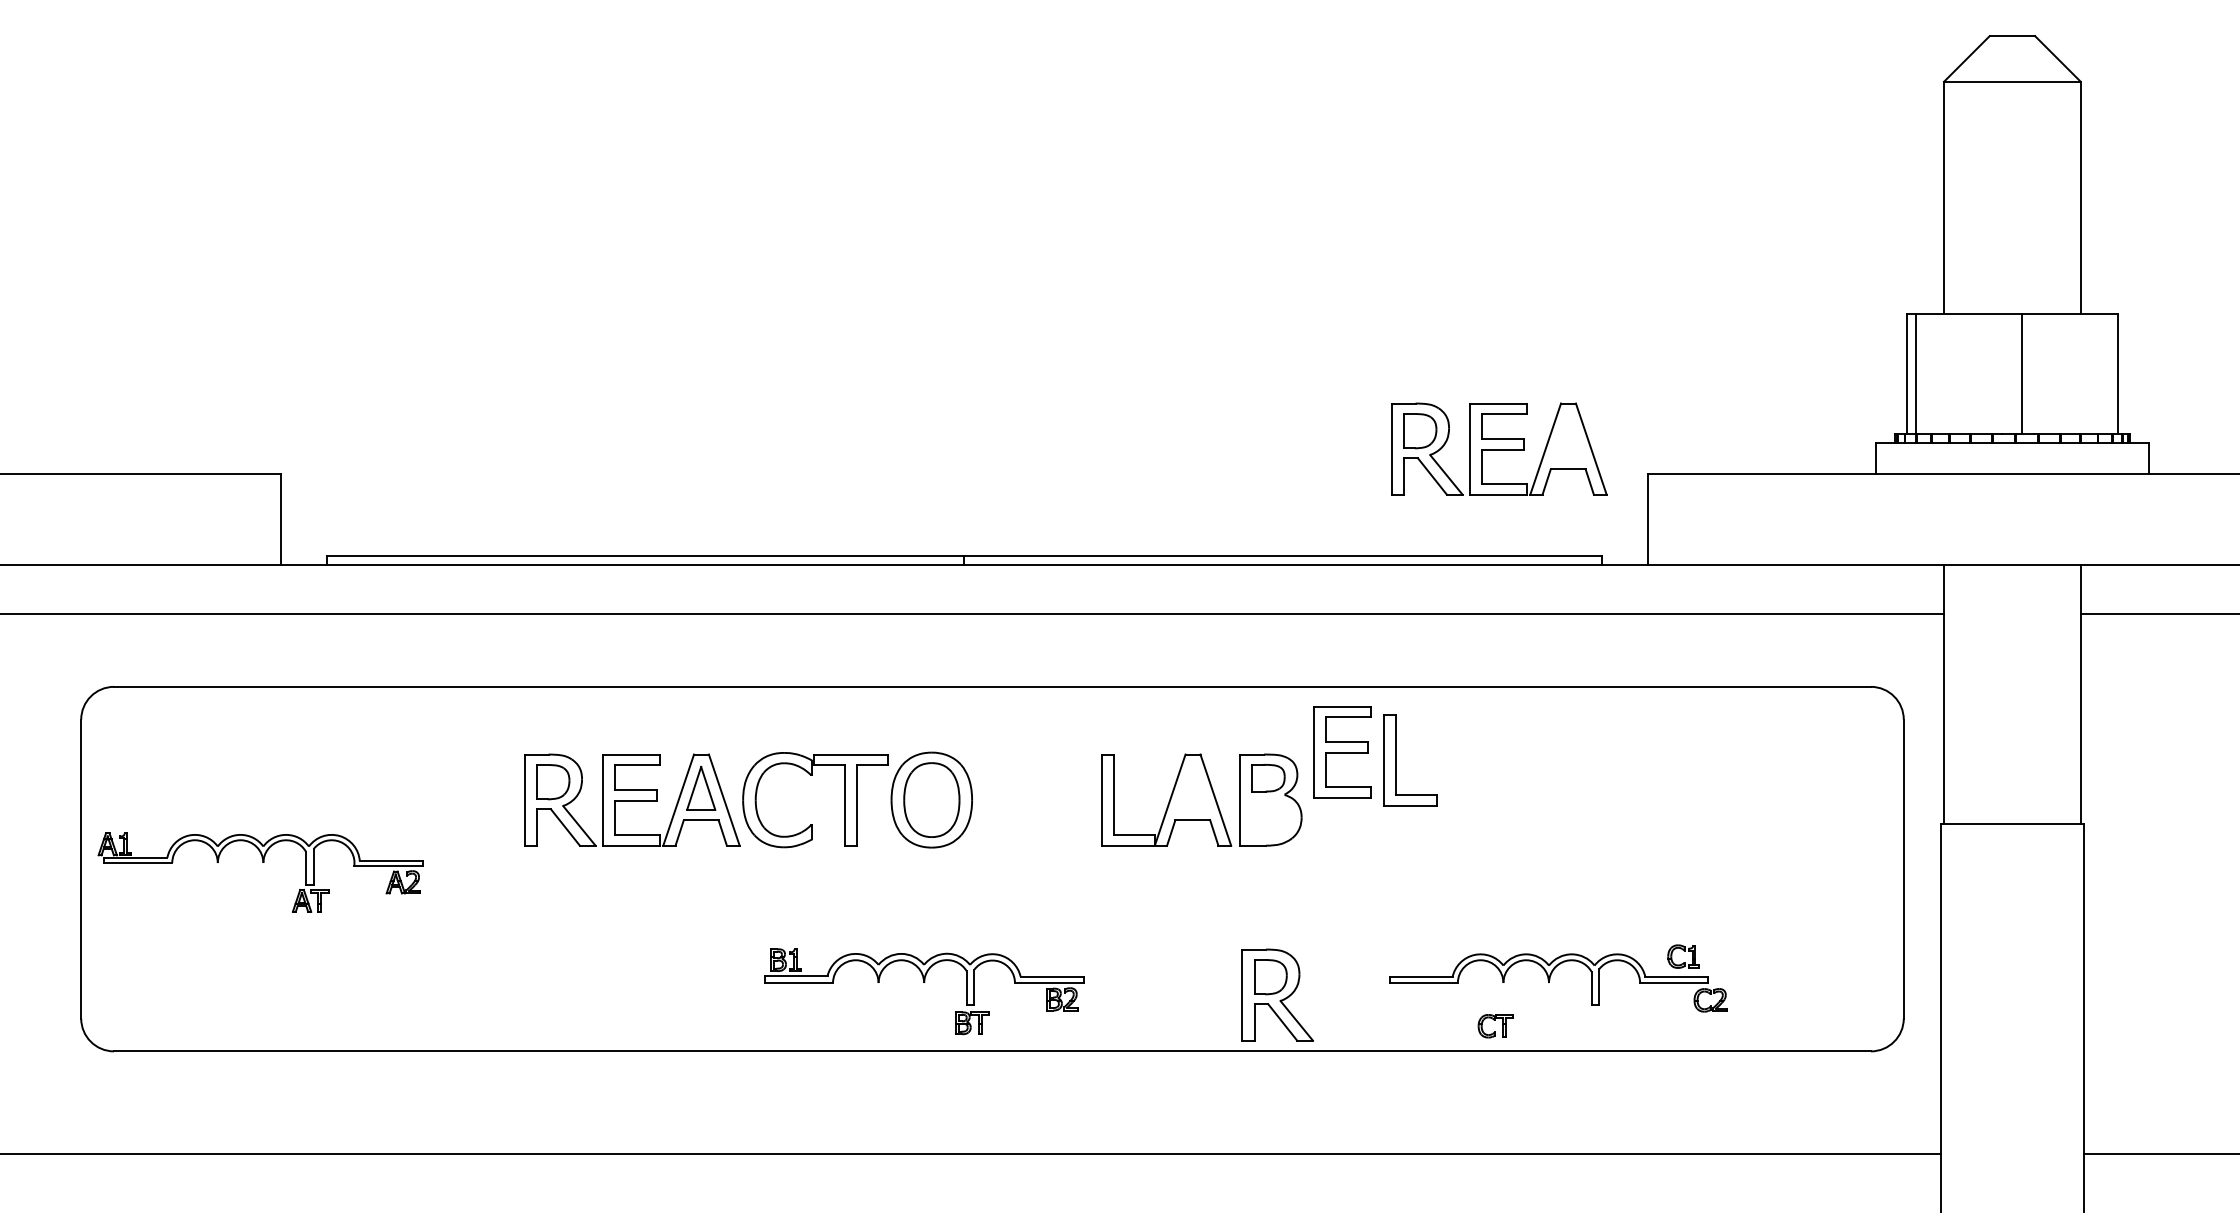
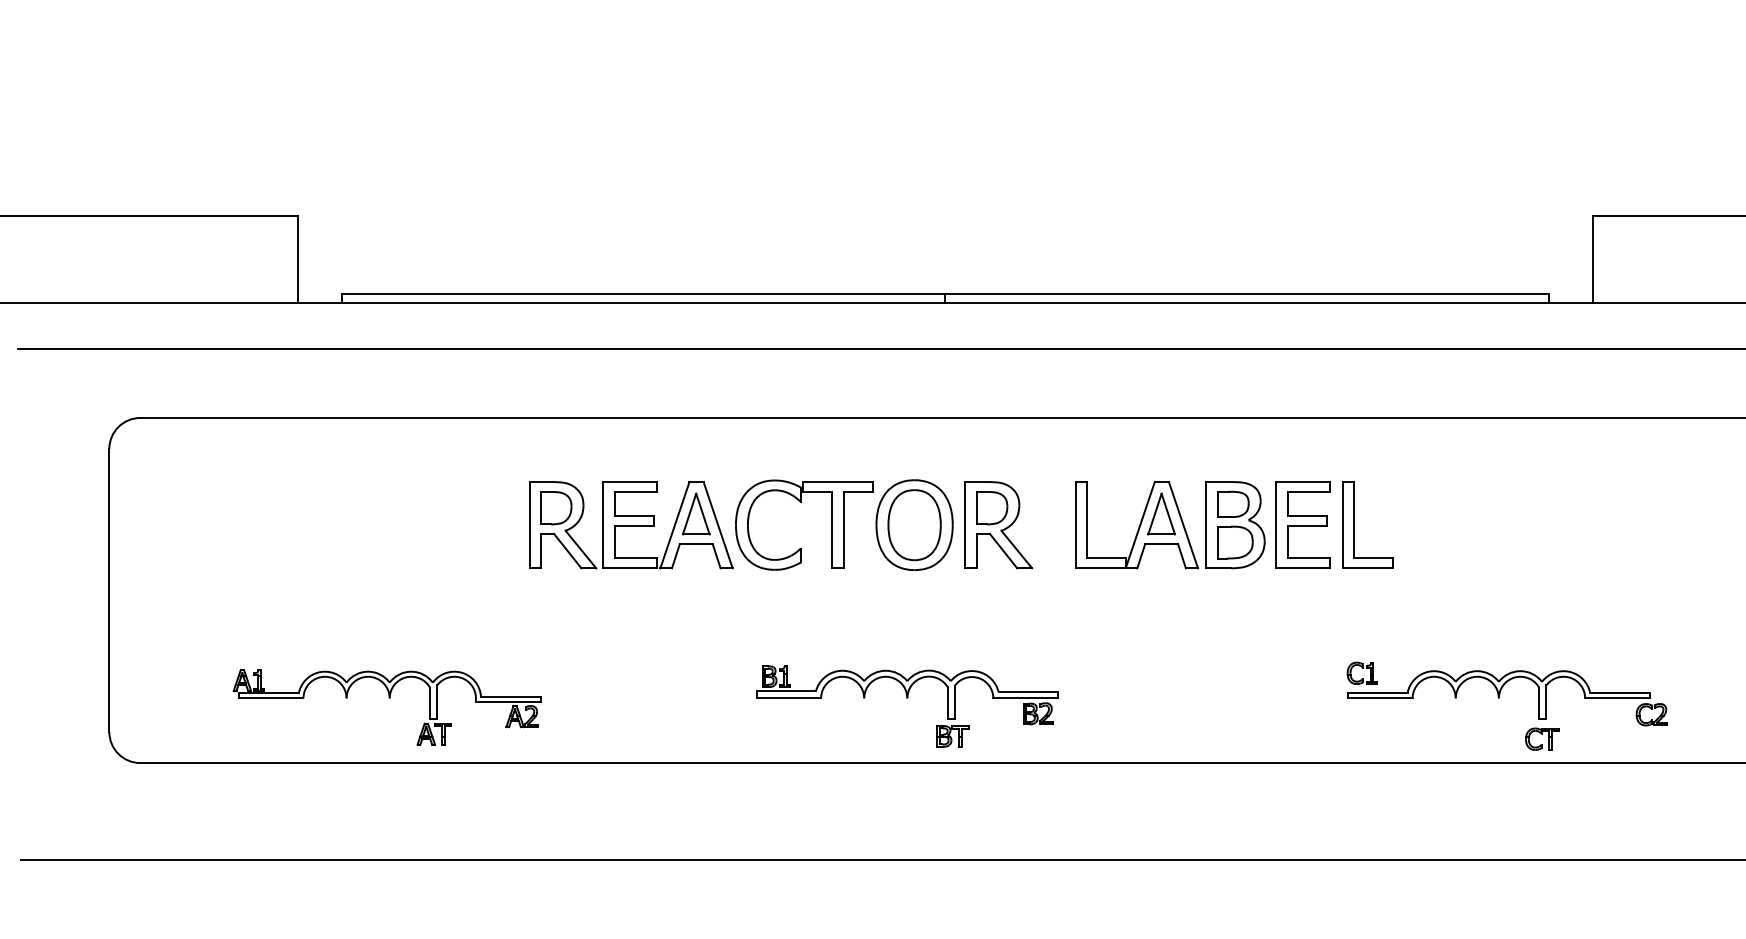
part: (1499, 448) -> (1452, 192), removed
part: (1342, 752) -> (1303, 525), moved
part: (1396, 760) -> (1354, 525), moved
part: (1192, 787) -> (1161, 513), added
part: (1270, 818) -> (1235, 542), added
part: (262, 862) -> (388, 697), moved
part: (1683, 956) -> (1362, 673), moved
part: (1277, 994) -> (998, 524), moved
part: (1495, 1026) -> (1541, 739), moved

